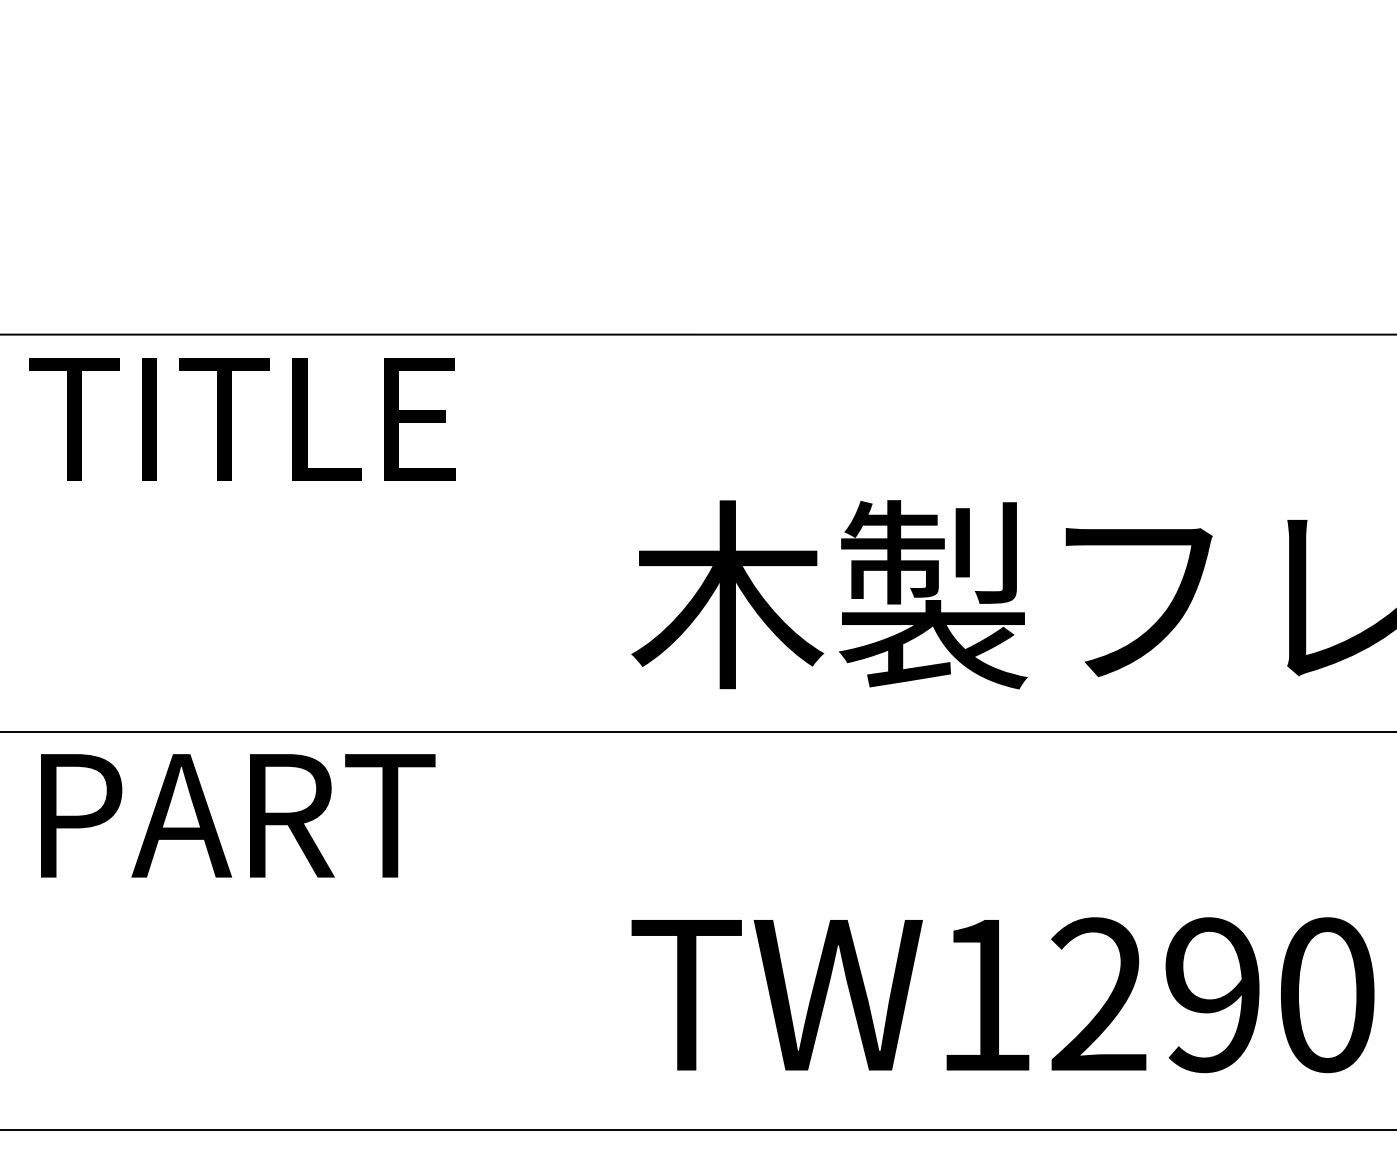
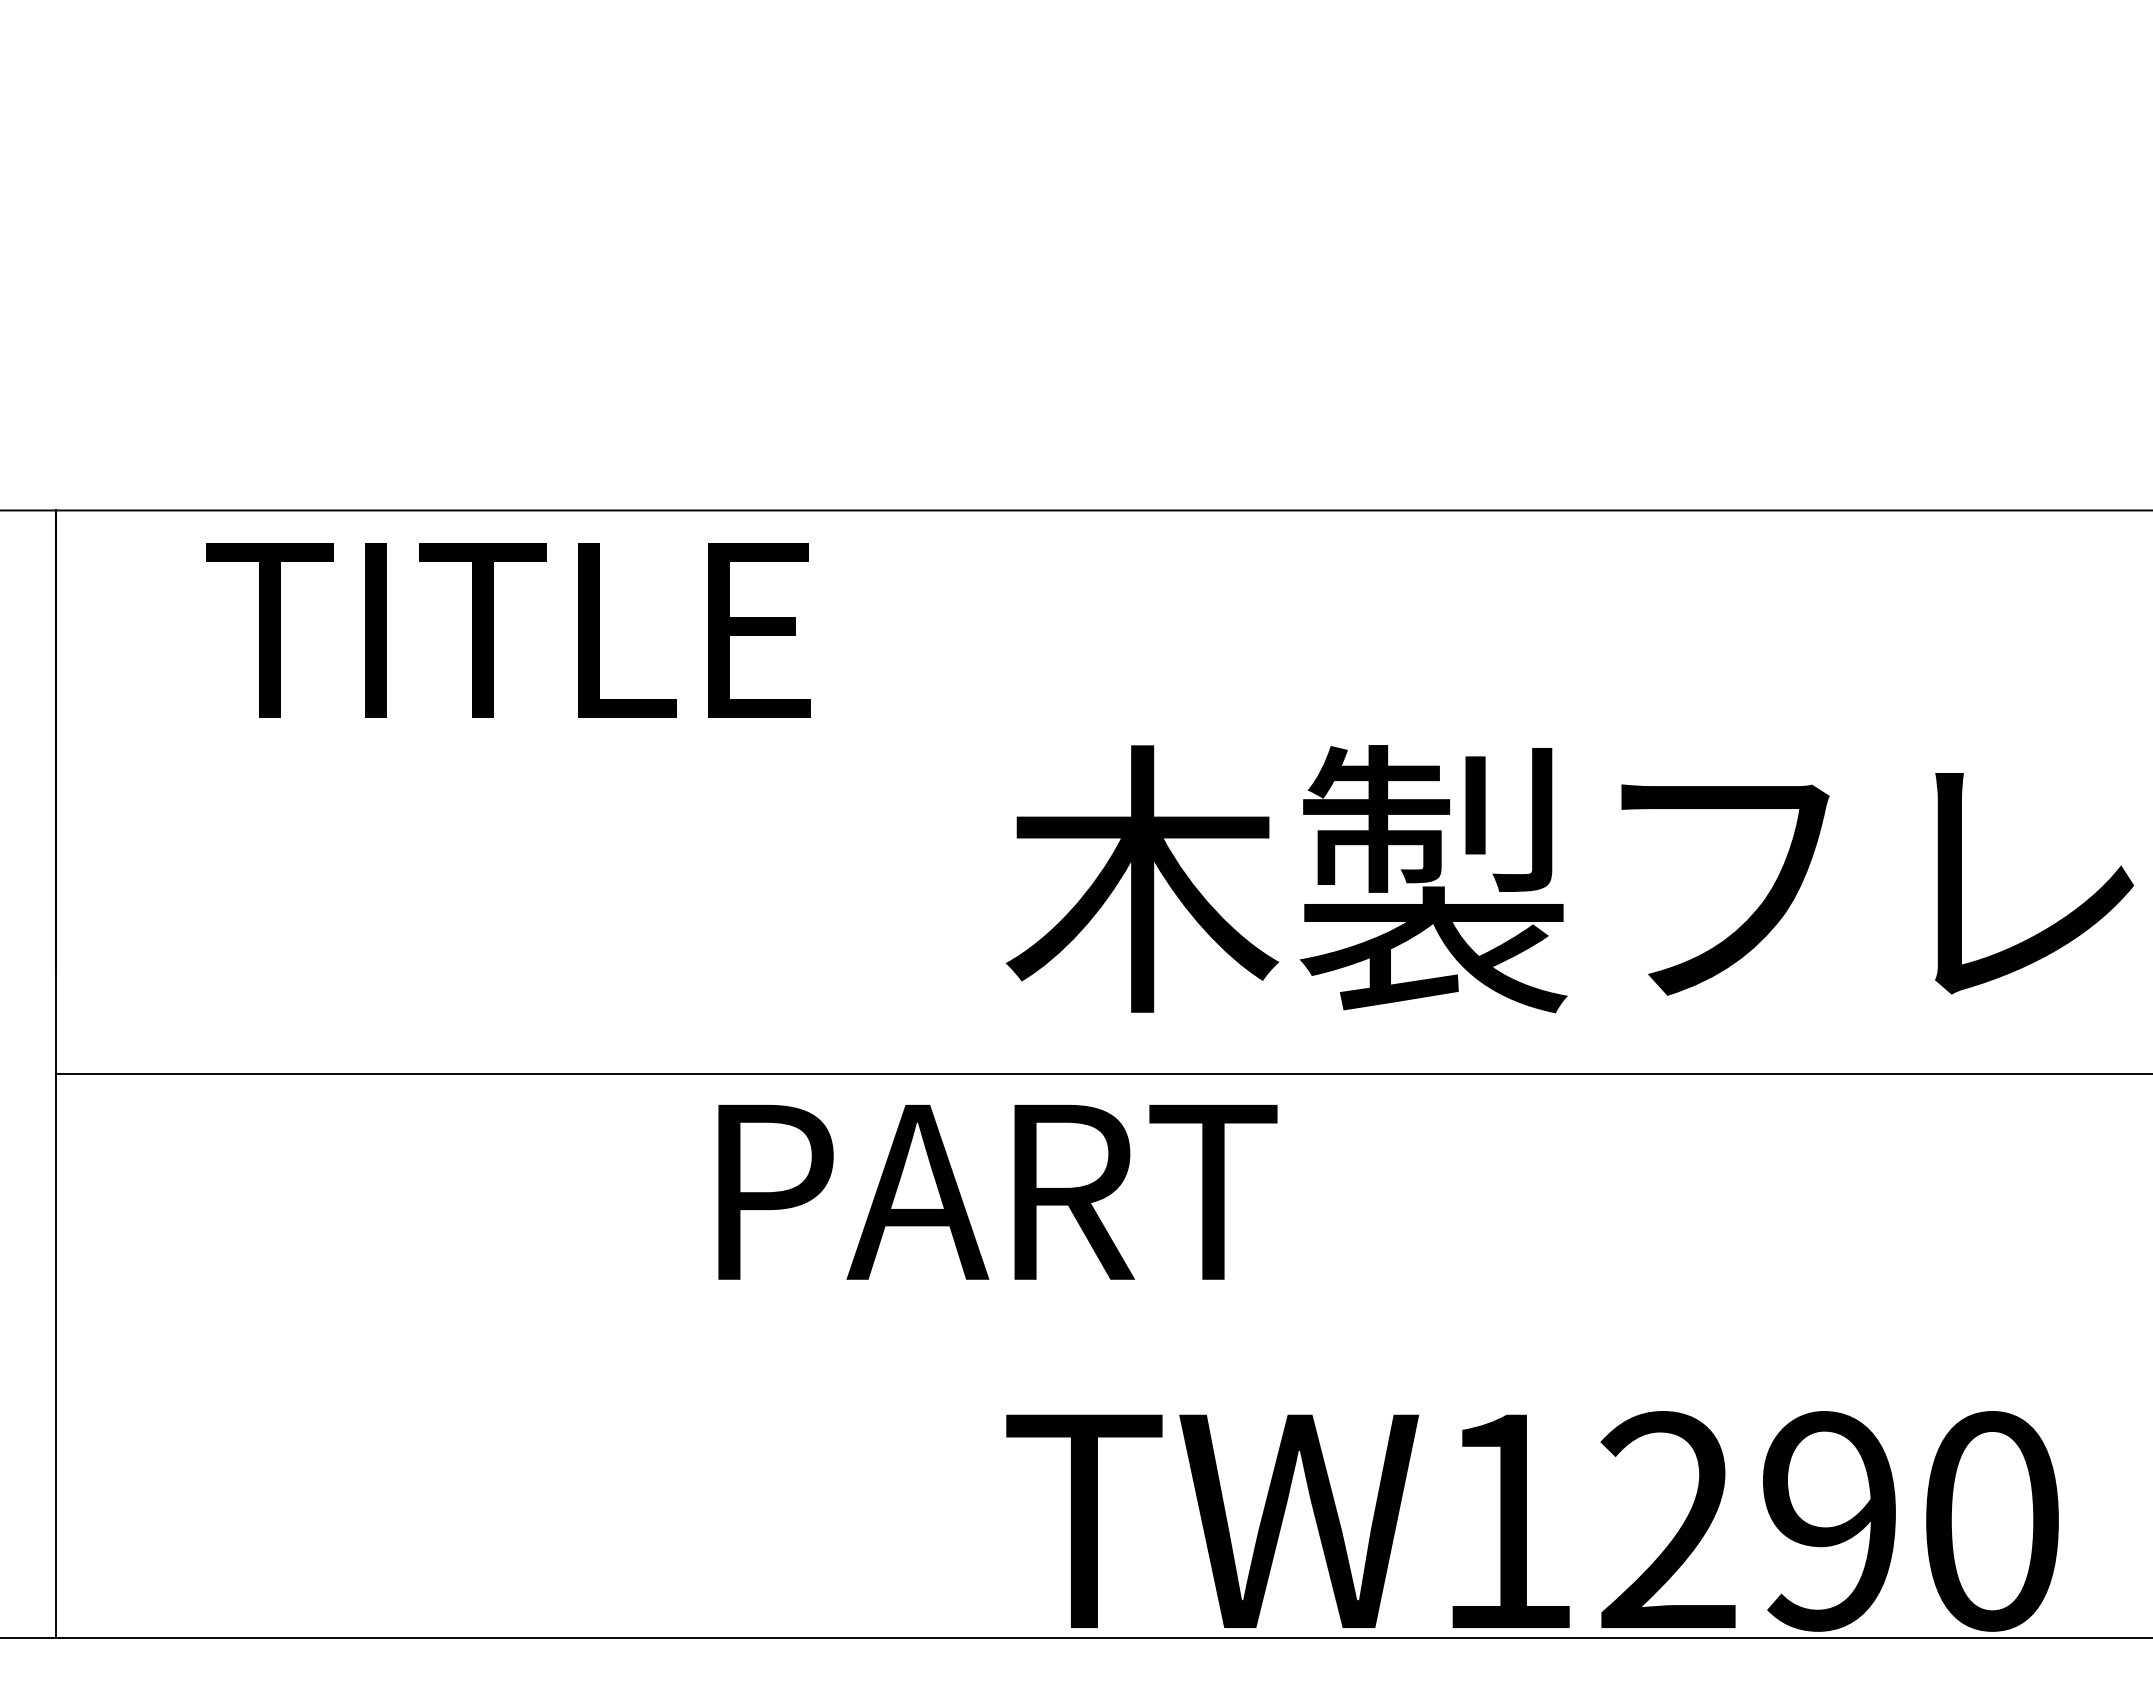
text: (242, 419) -> (508, 630), moved
text: (237, 815) -> (997, 1191), moved
text: (1003, 995) -> (1532, 1521), moved

